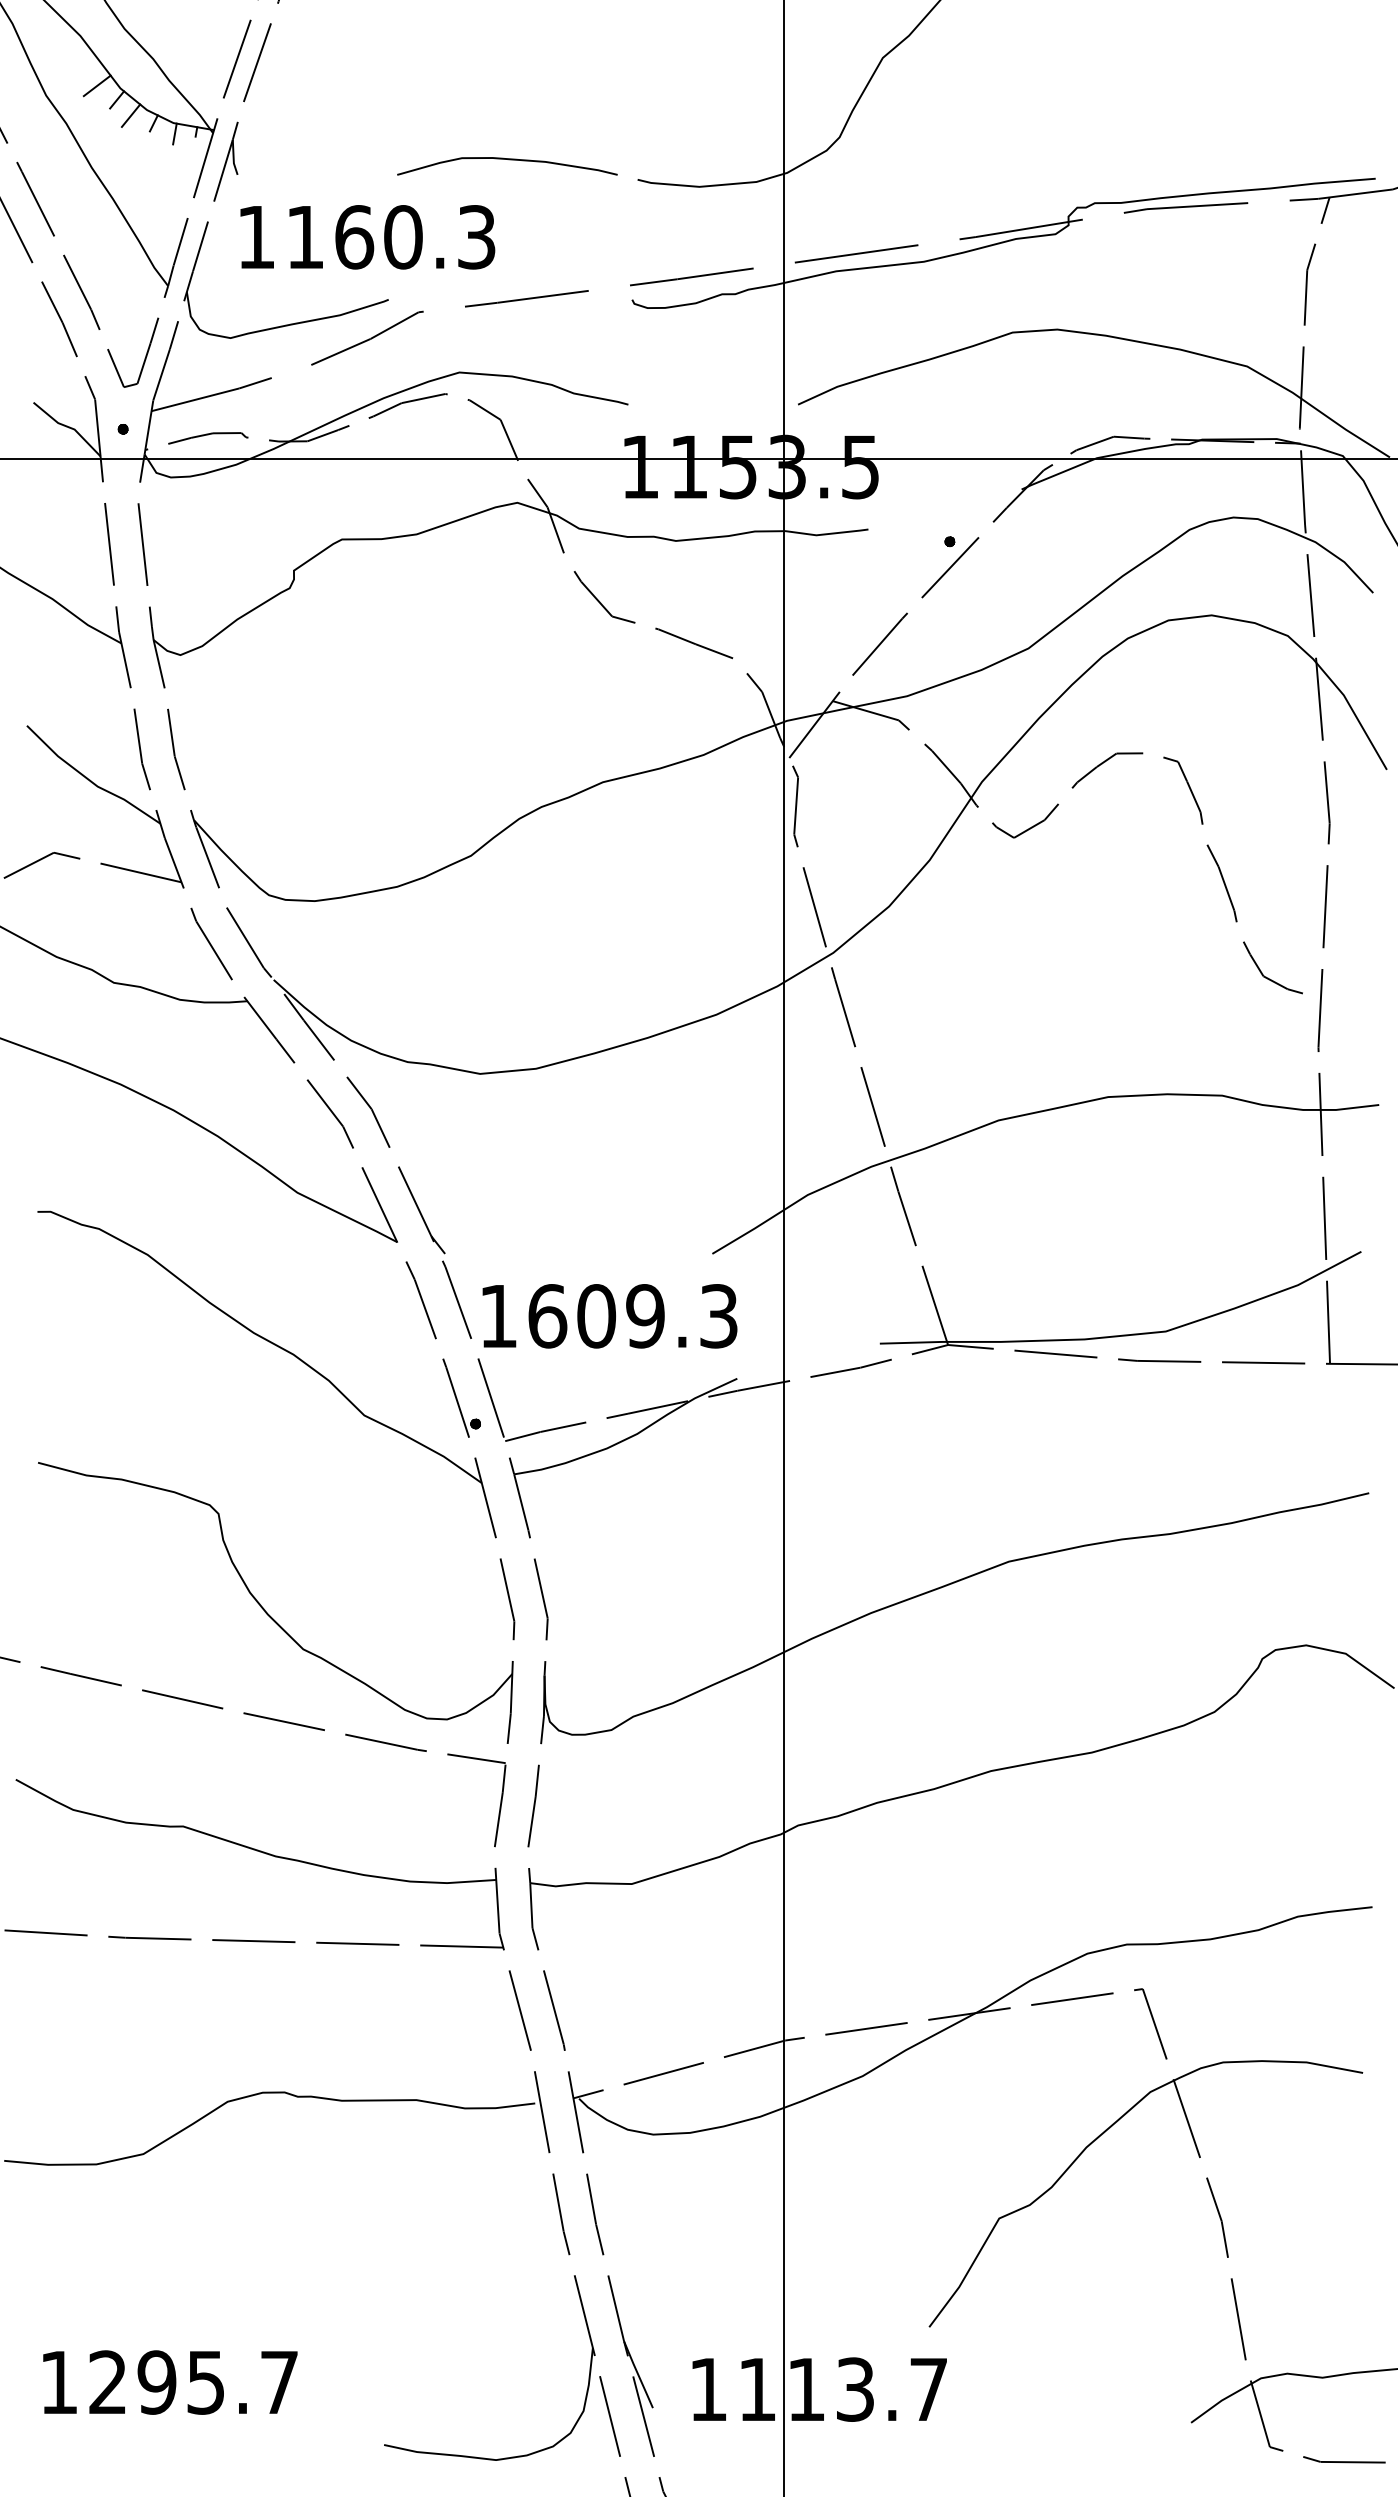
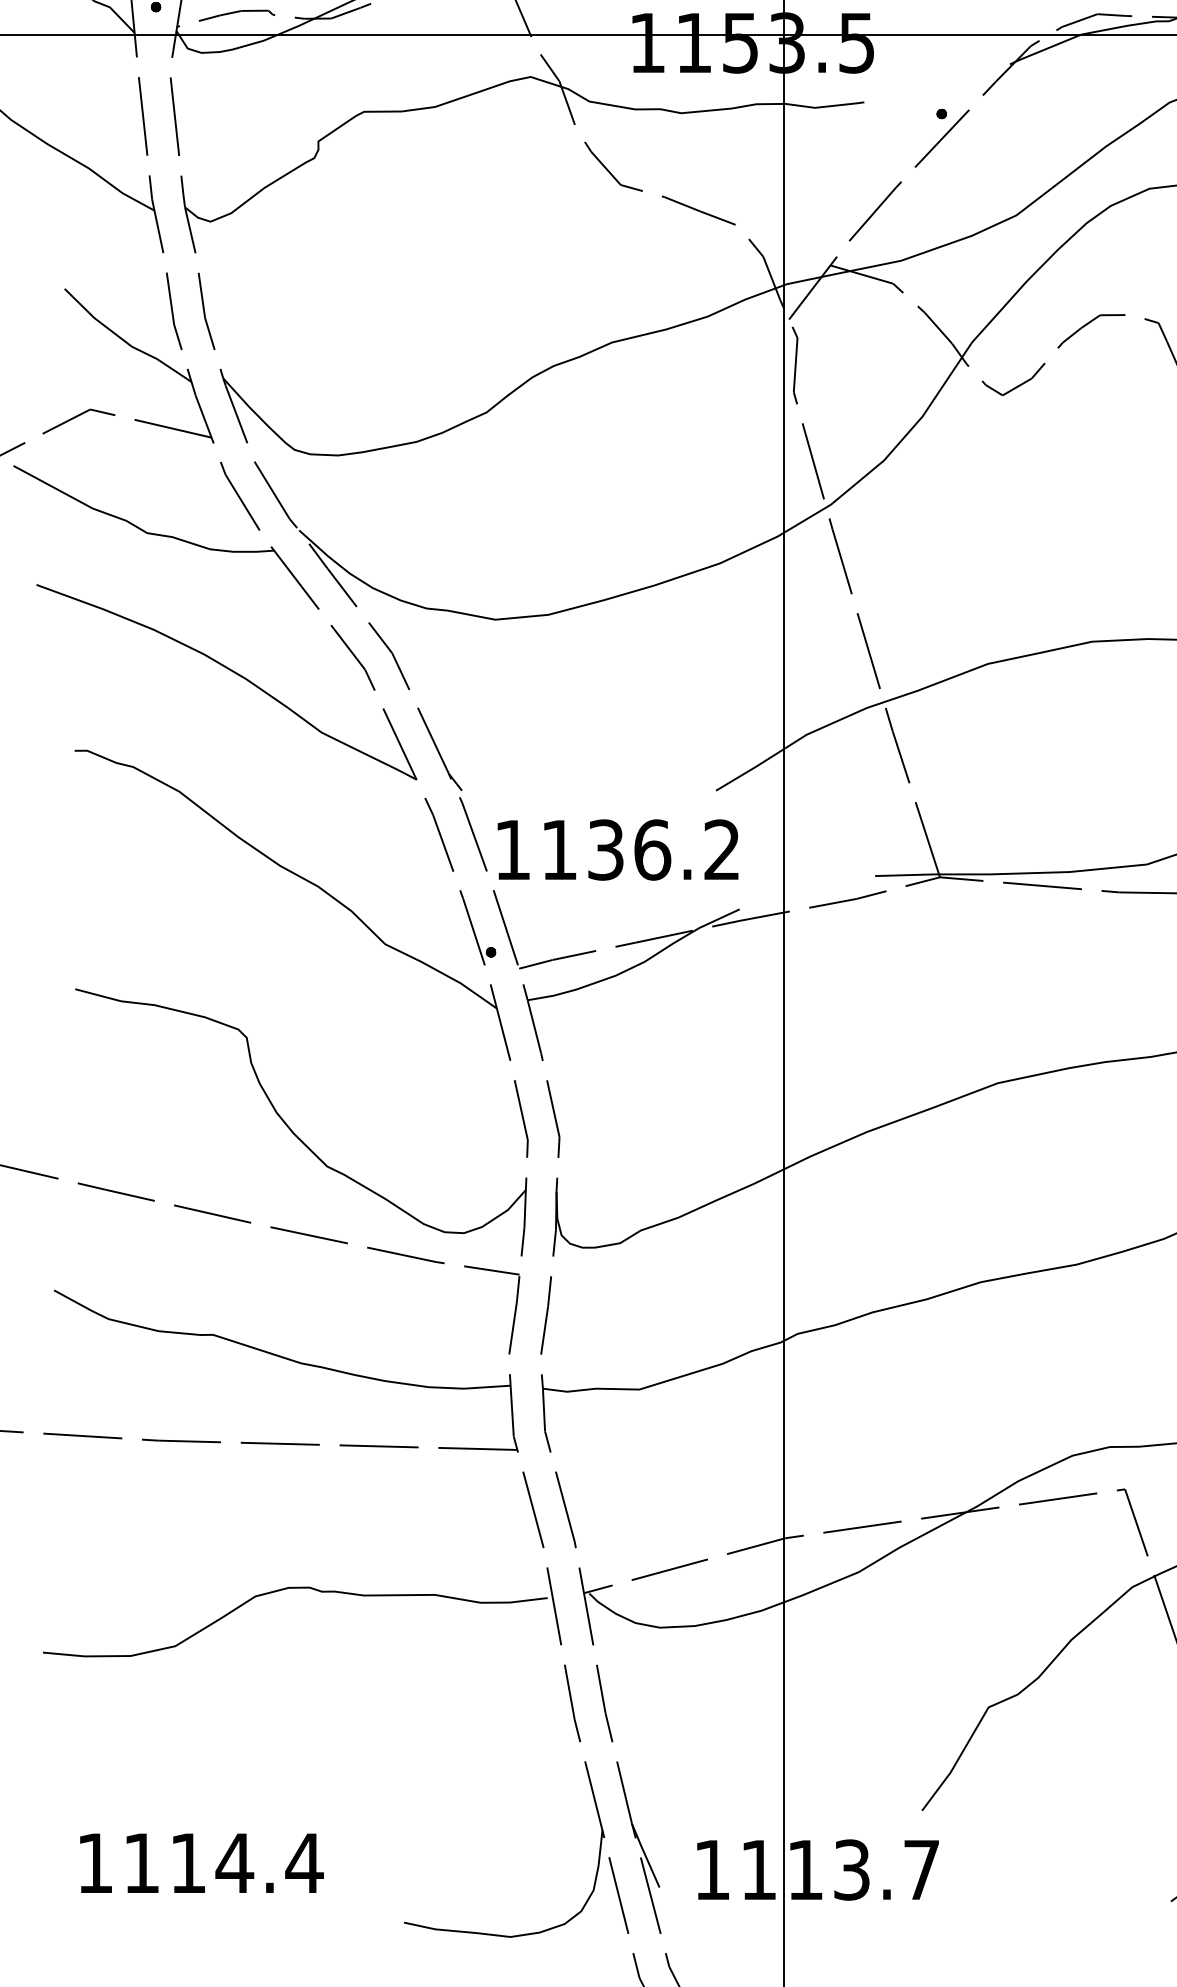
text: (632, 1316) -> (640, 850), 1609.3 -> 1136.2
text: (194, 2382) -> (223, 1863), 1295.7 -> 1114.4

